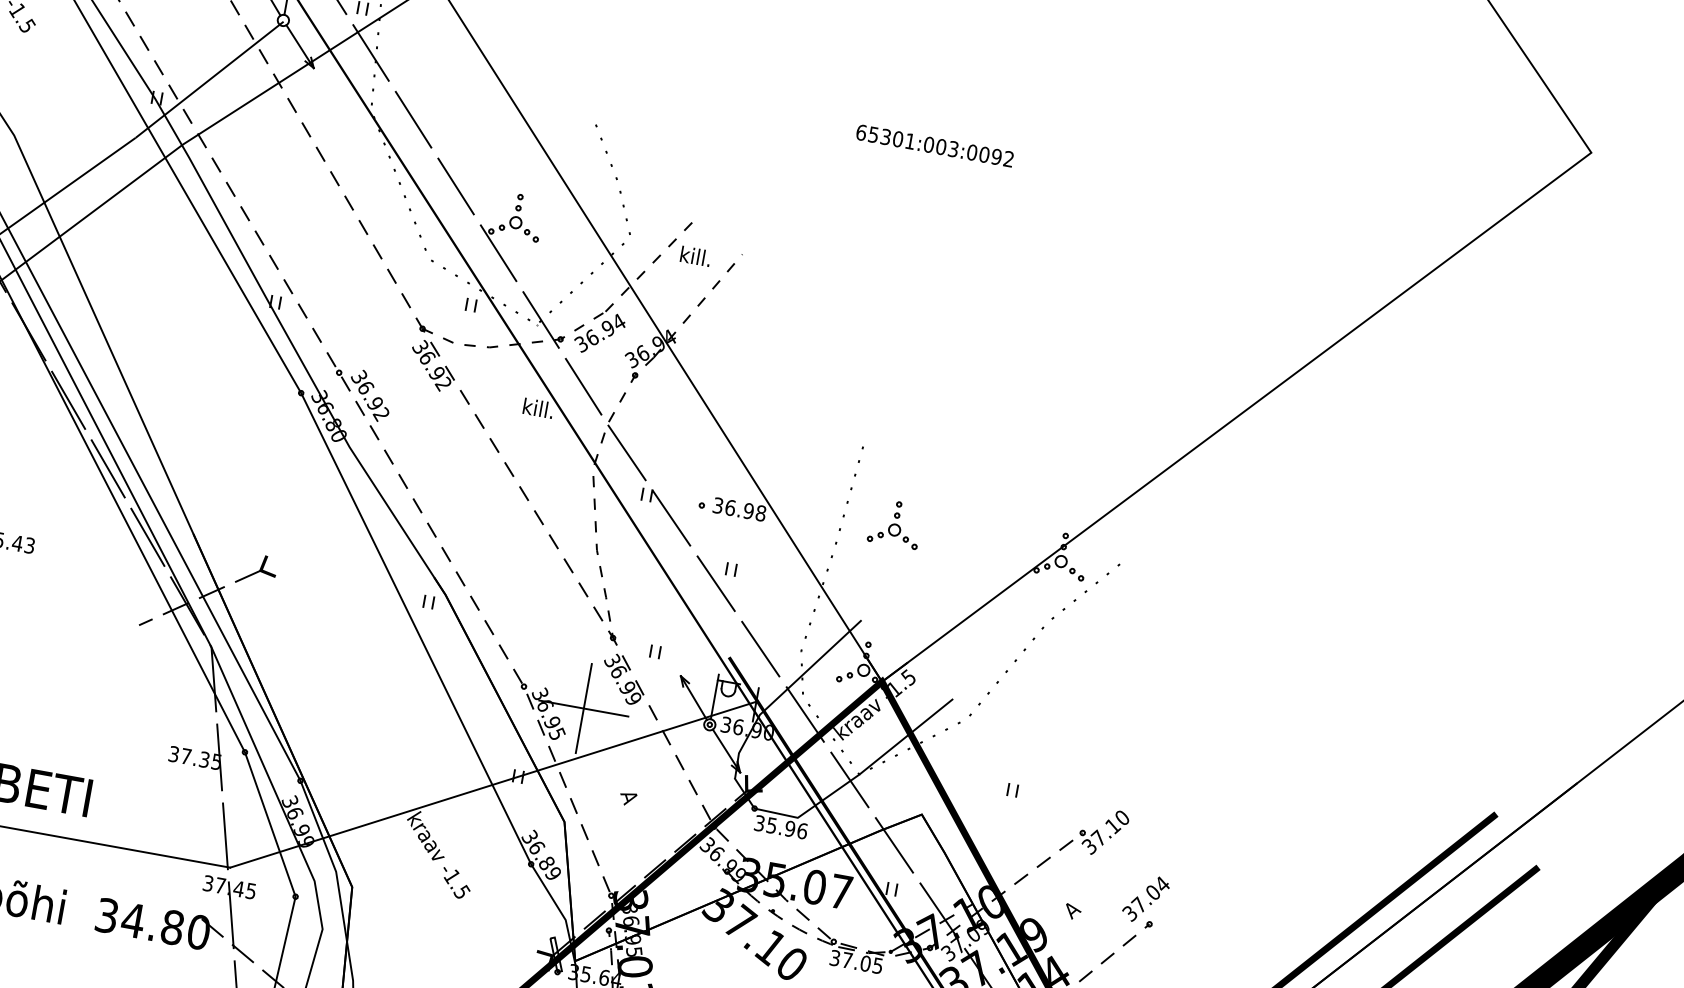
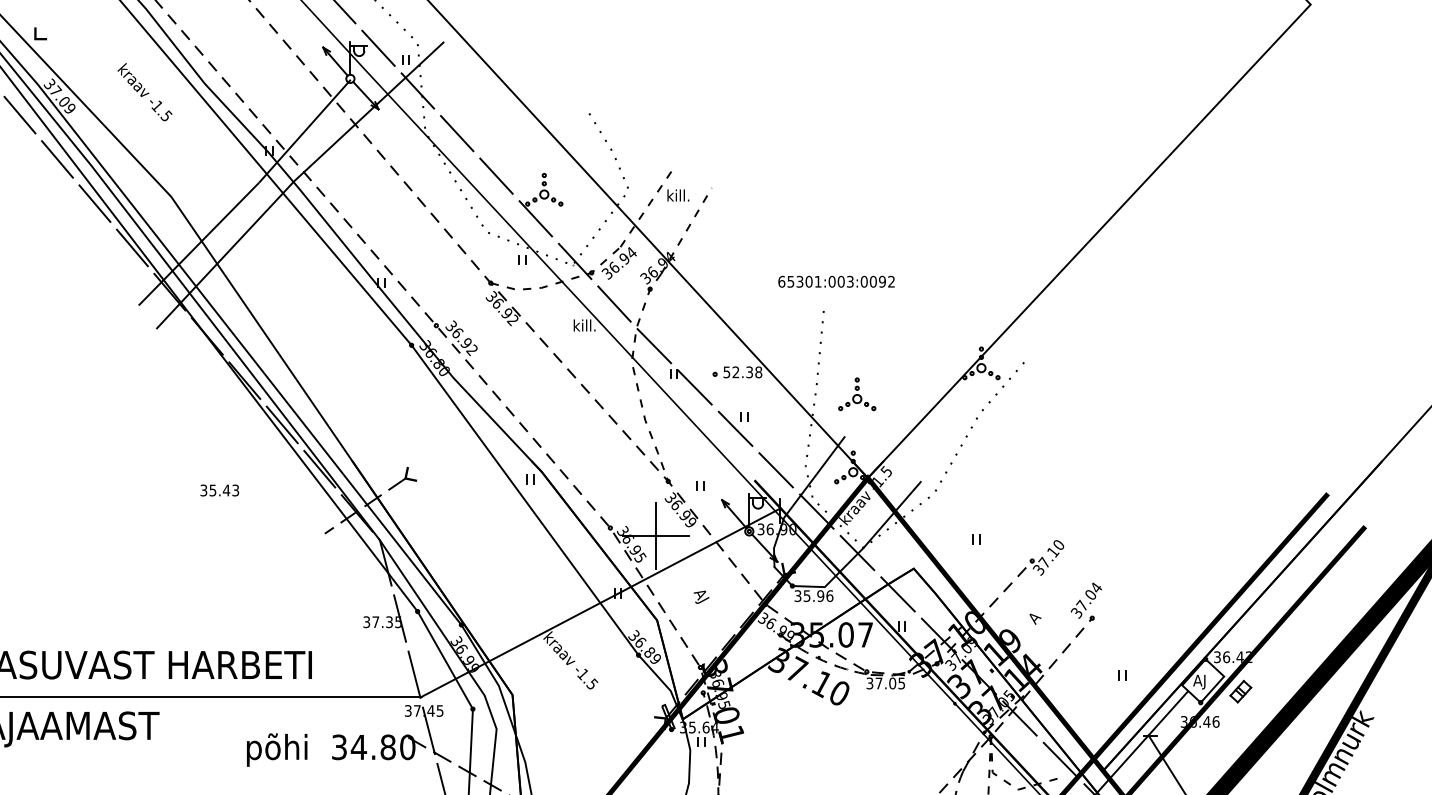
text: (934, 145) -> (836, 281), moved
text: (733, 508) -> (738, 372), 36.98 -> 52.38
part: (896, 524) -> (857, 394), moved
text: (630, 806) -> (702, 600), A -> AJ

